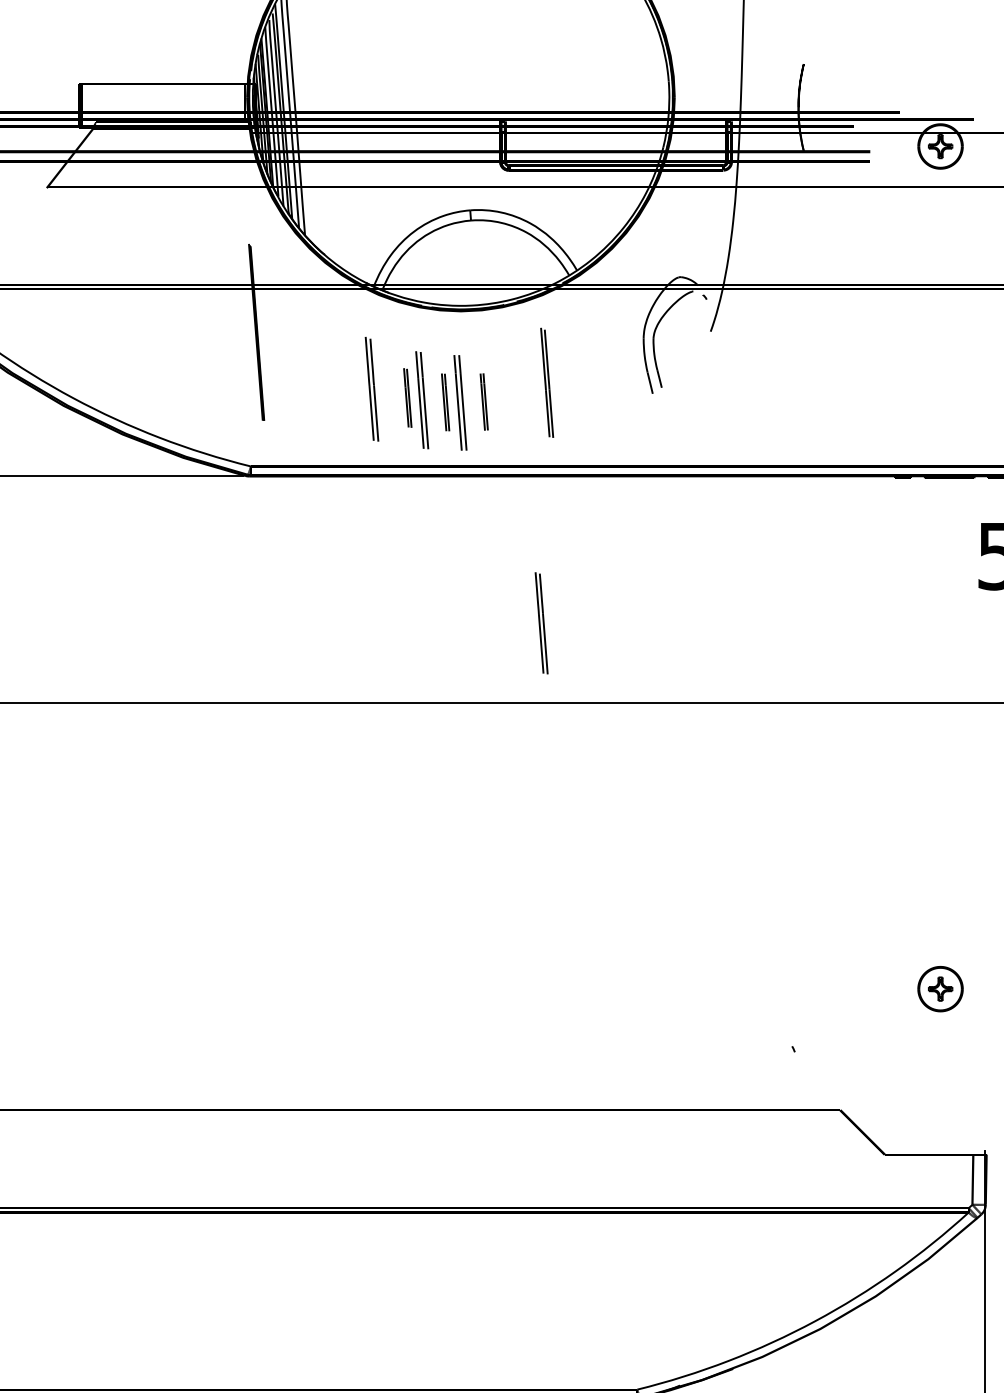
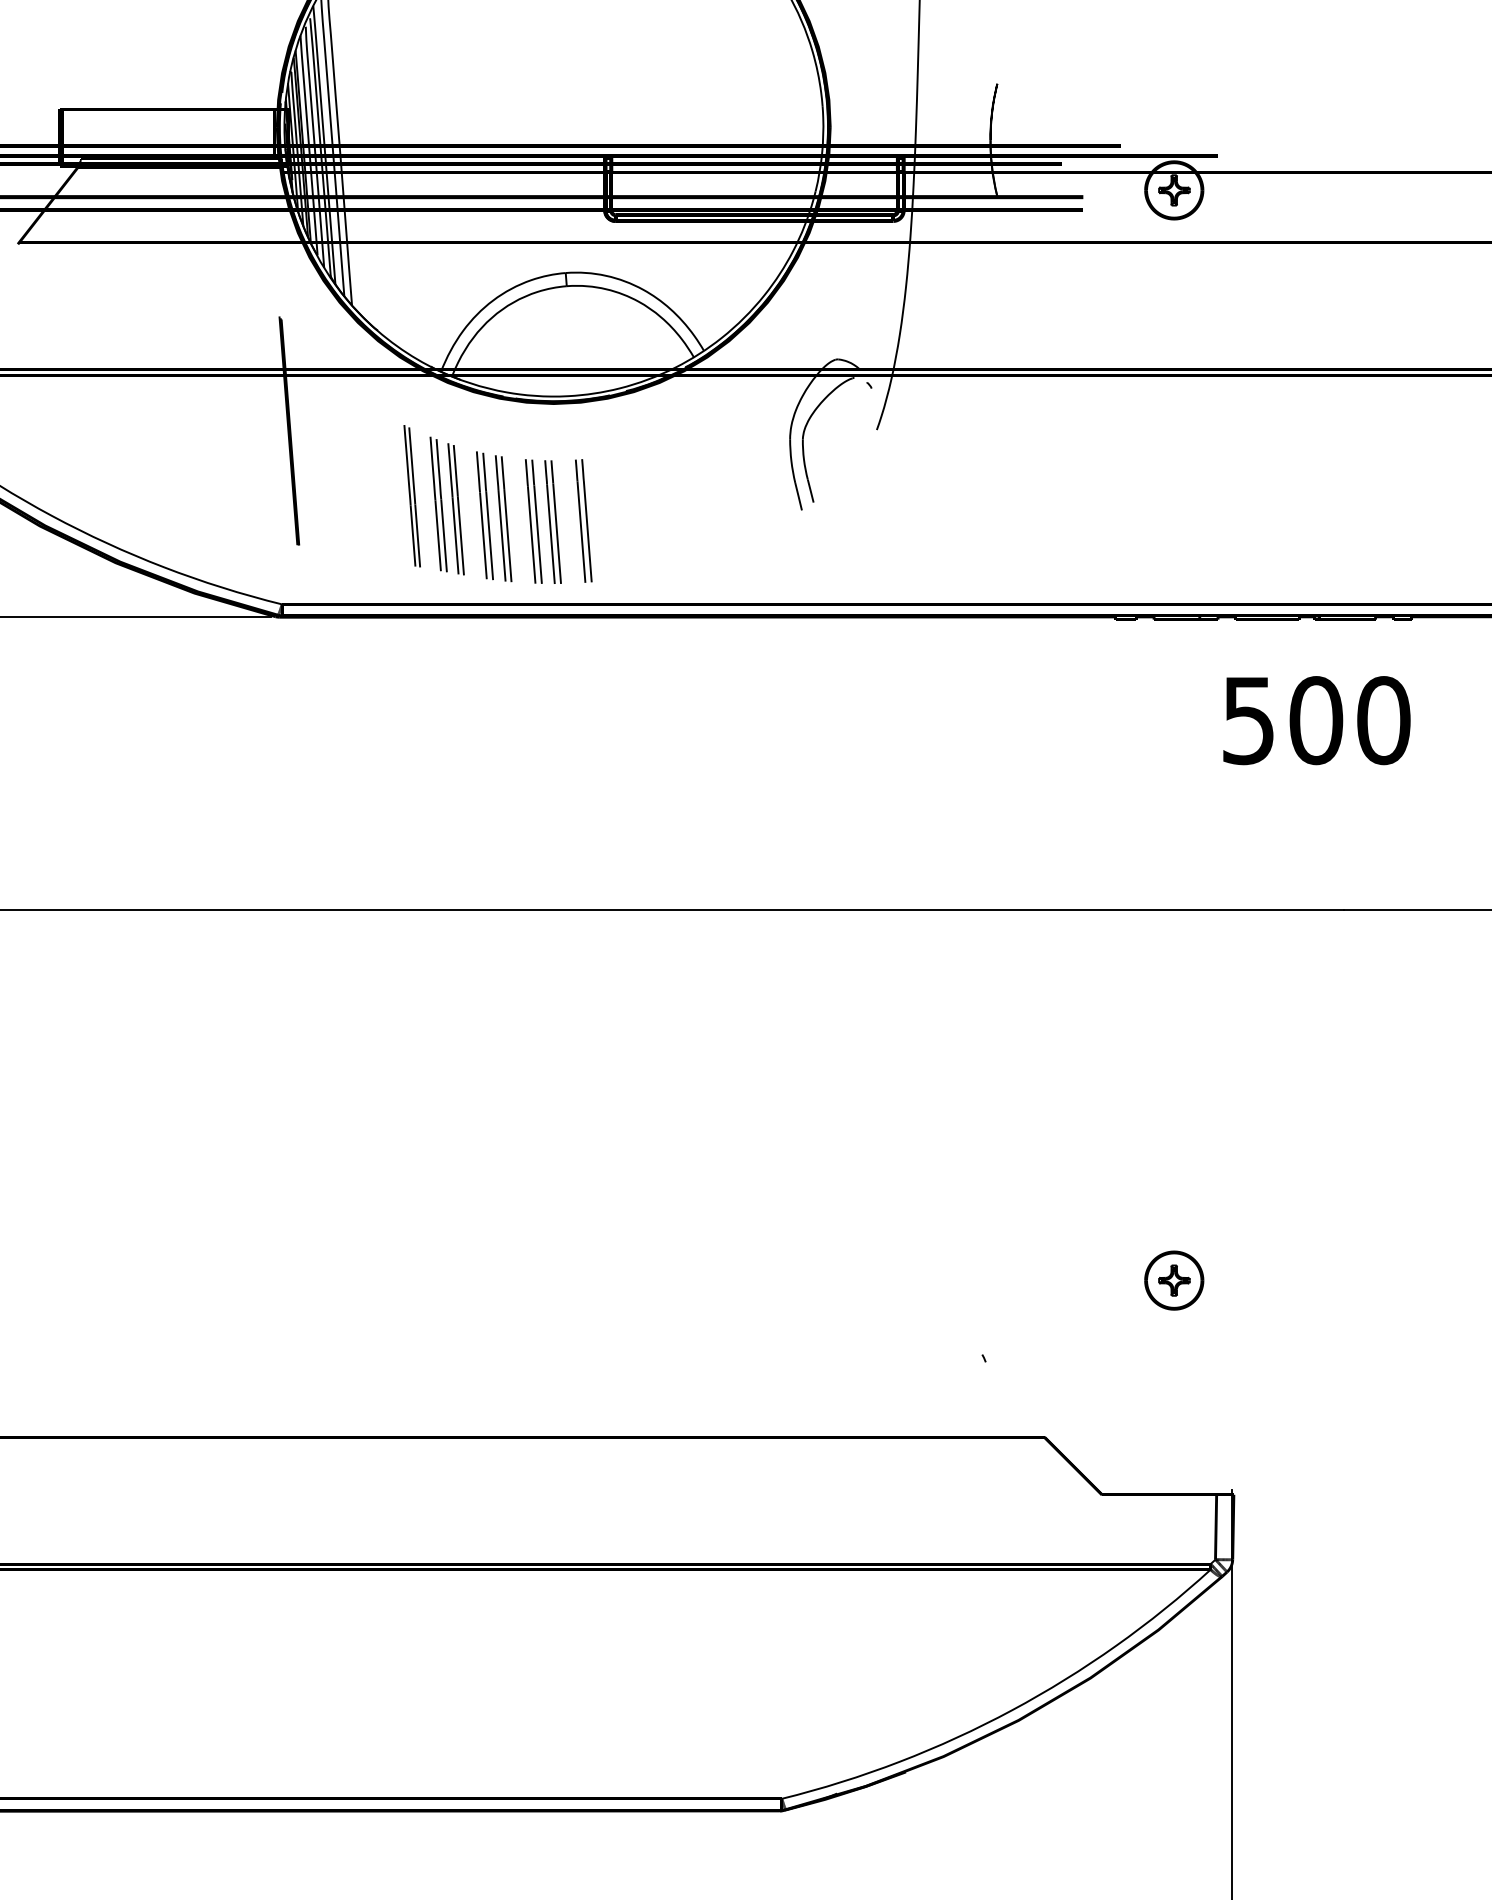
part: (546, 383) -> (411, 496), moved
part: (407, 397) -> (484, 515), size x1.67
part: (483, 401) -> (583, 520), size x1.67
part: (445, 402) -> (533, 521), size x1.67
part: (541, 623) -> (455, 509), moved

